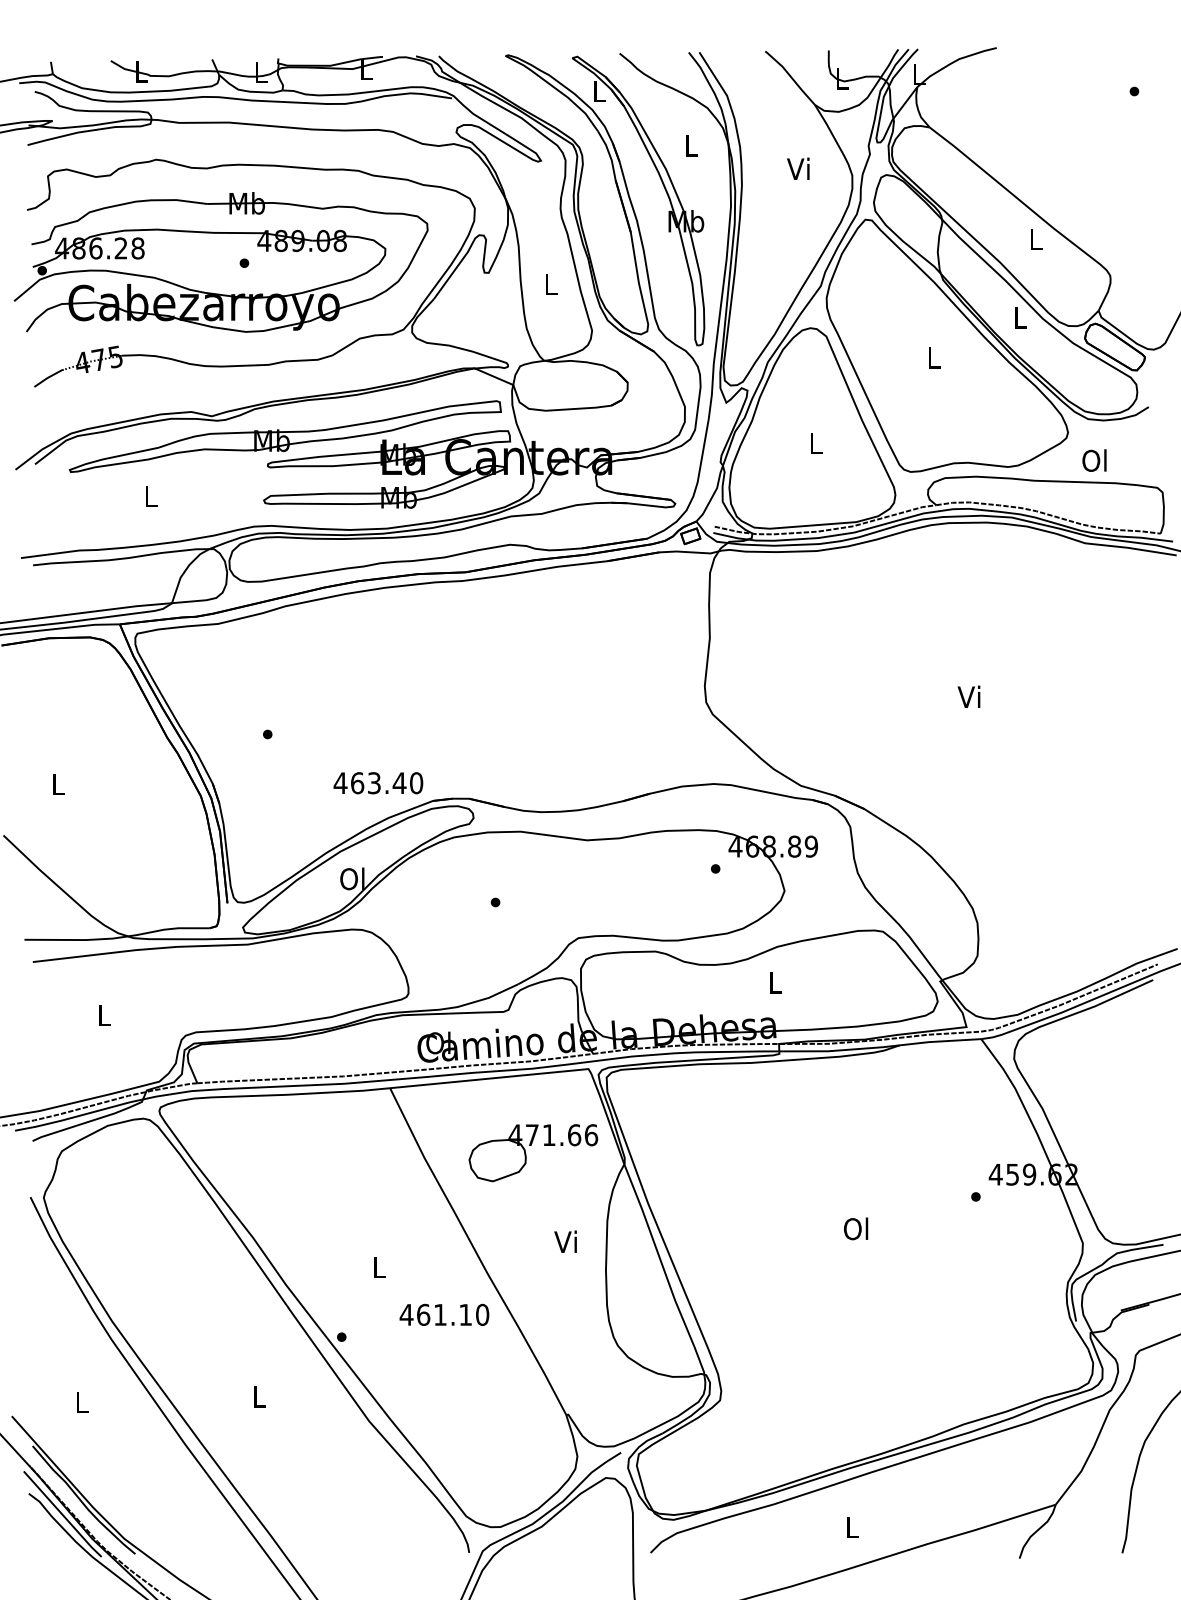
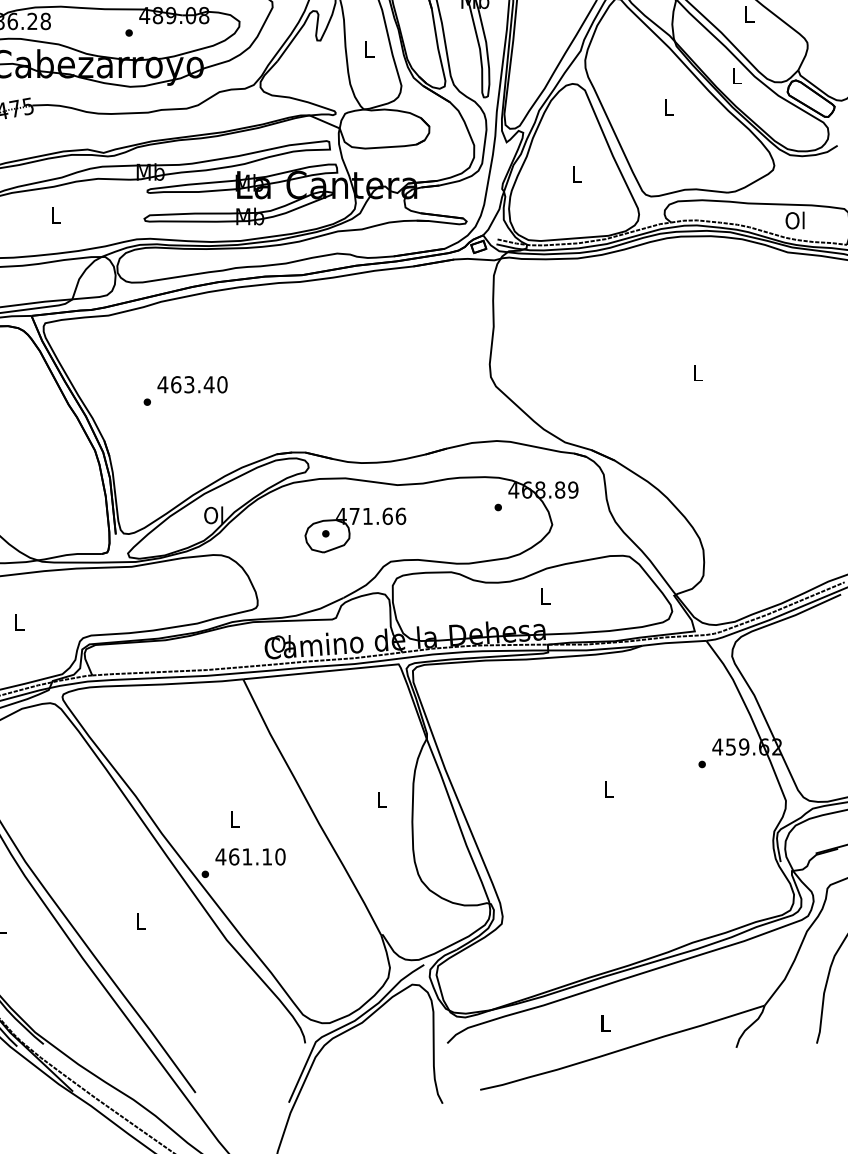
text: (1094, 460) -> (795, 220), moved
text: (968, 696) -> (696, 372), Vi -> L
text: (378, 783) -> (192, 384), moved
part: (526, 1153) -> (350, 530), moved
text: (856, 1228) -> (608, 789), Ol -> L
text: (565, 1241) -> (380, 799), Vi -> L
text: (444, 1314) -> (250, 856), moved

